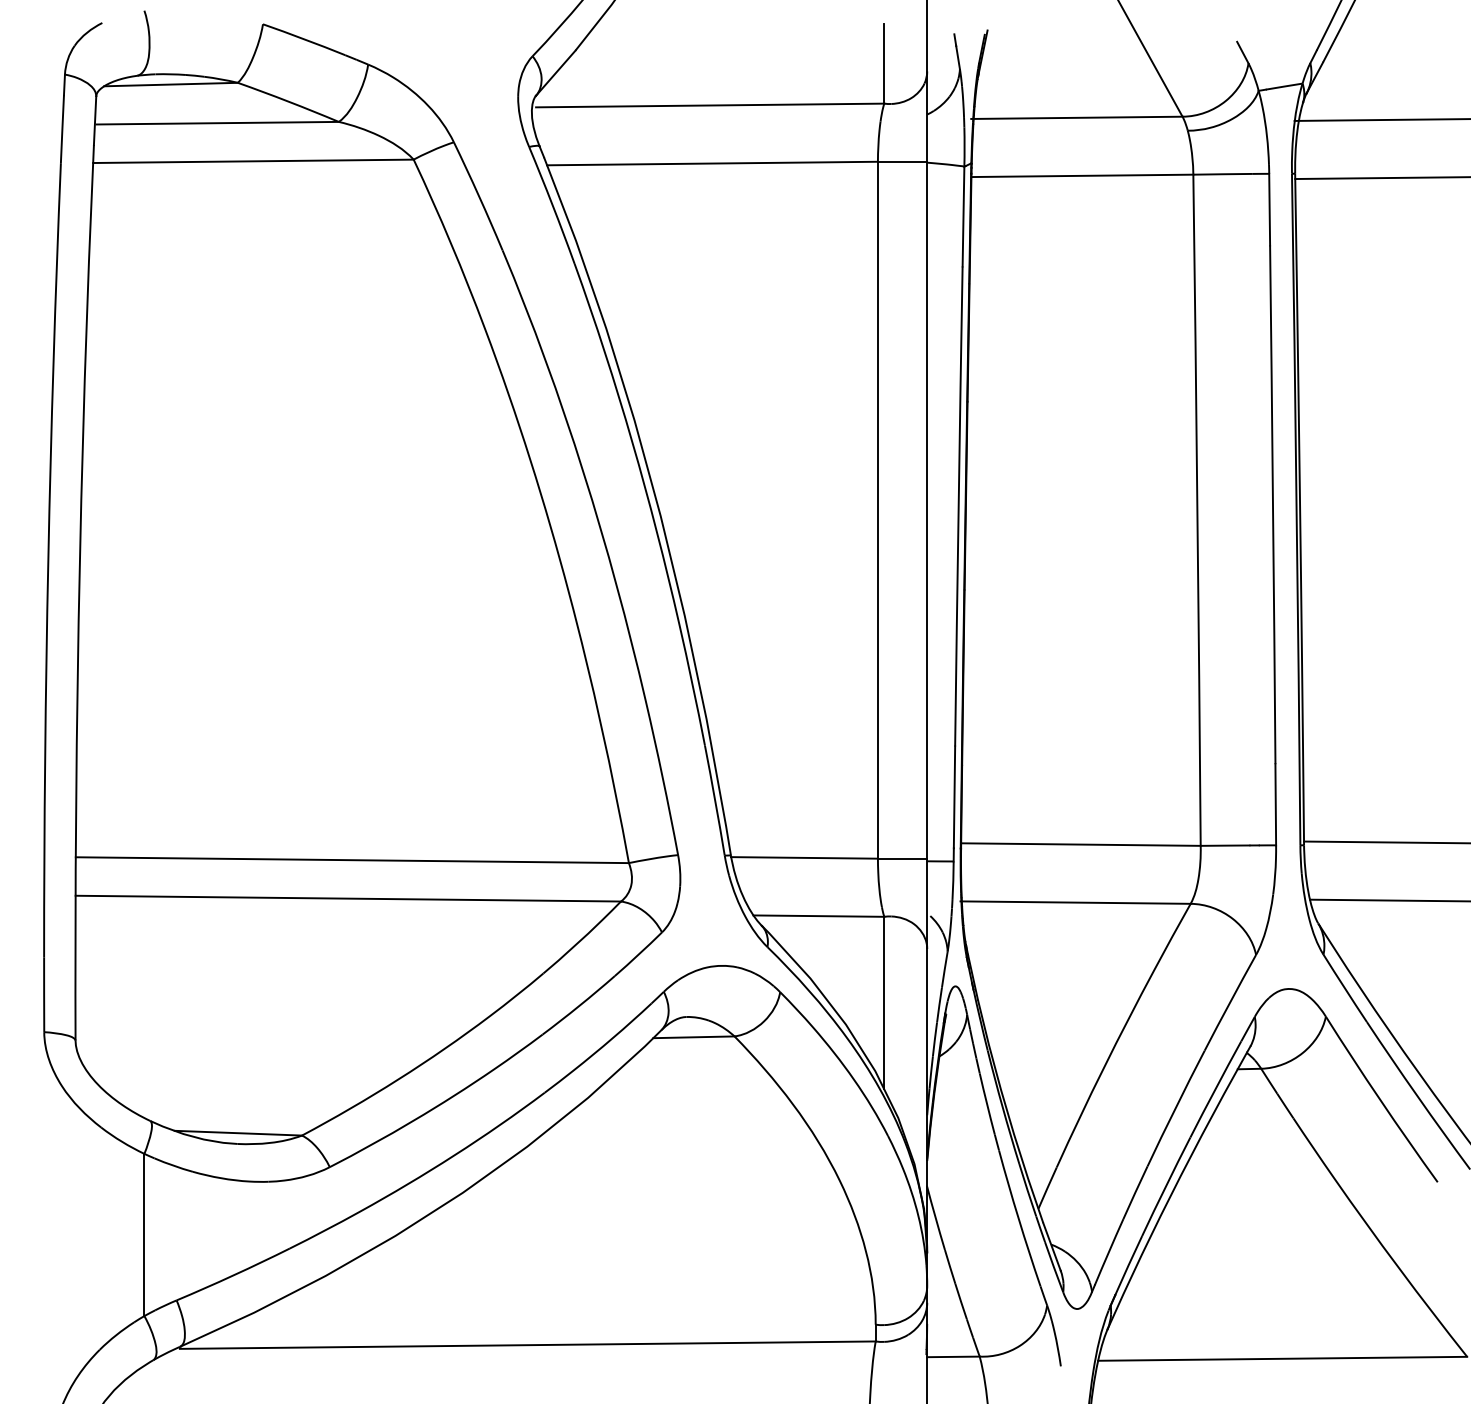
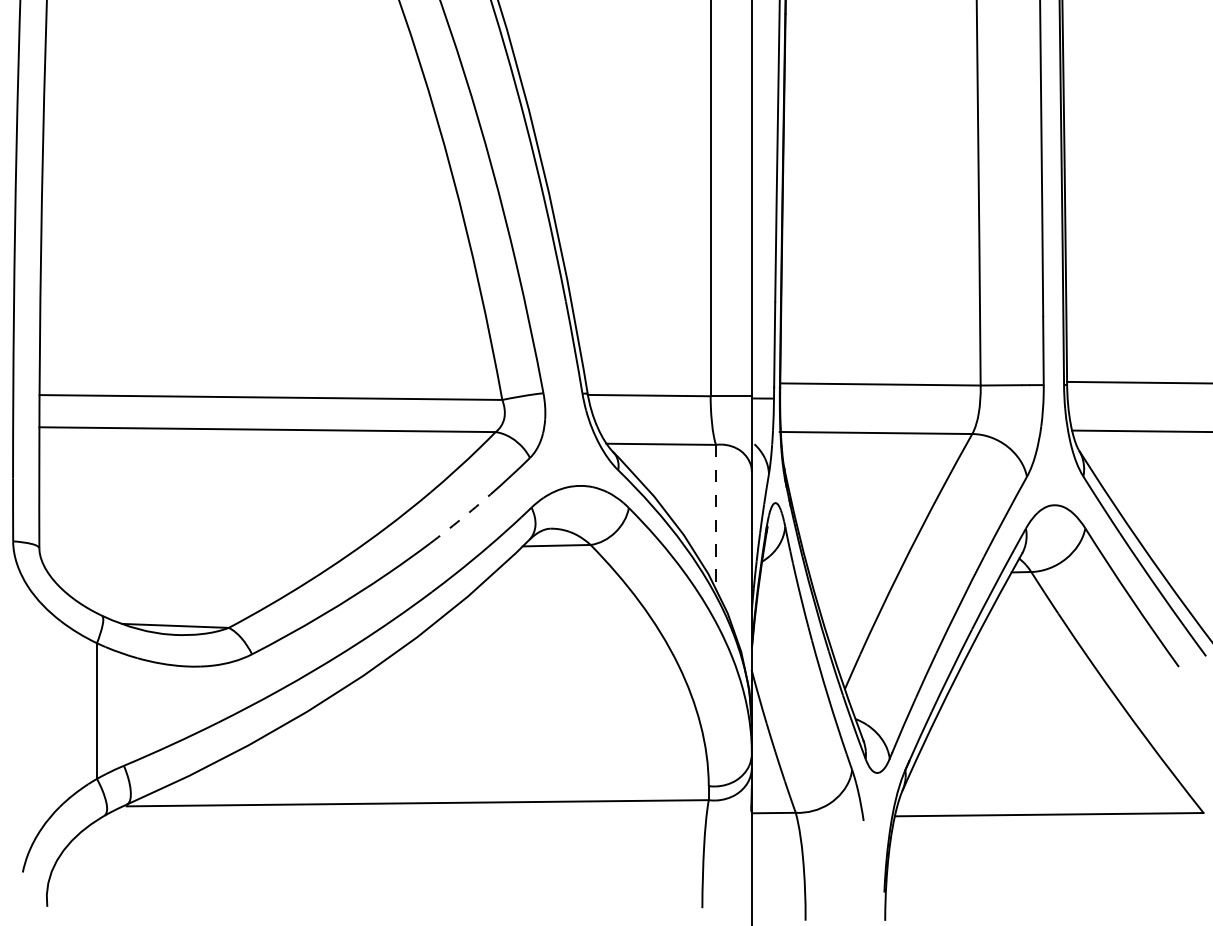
line: (884, 1003) -> (716, 517), solid -> dashed
arc: (579, 1006) -> (460, 519), solid -> dashed

